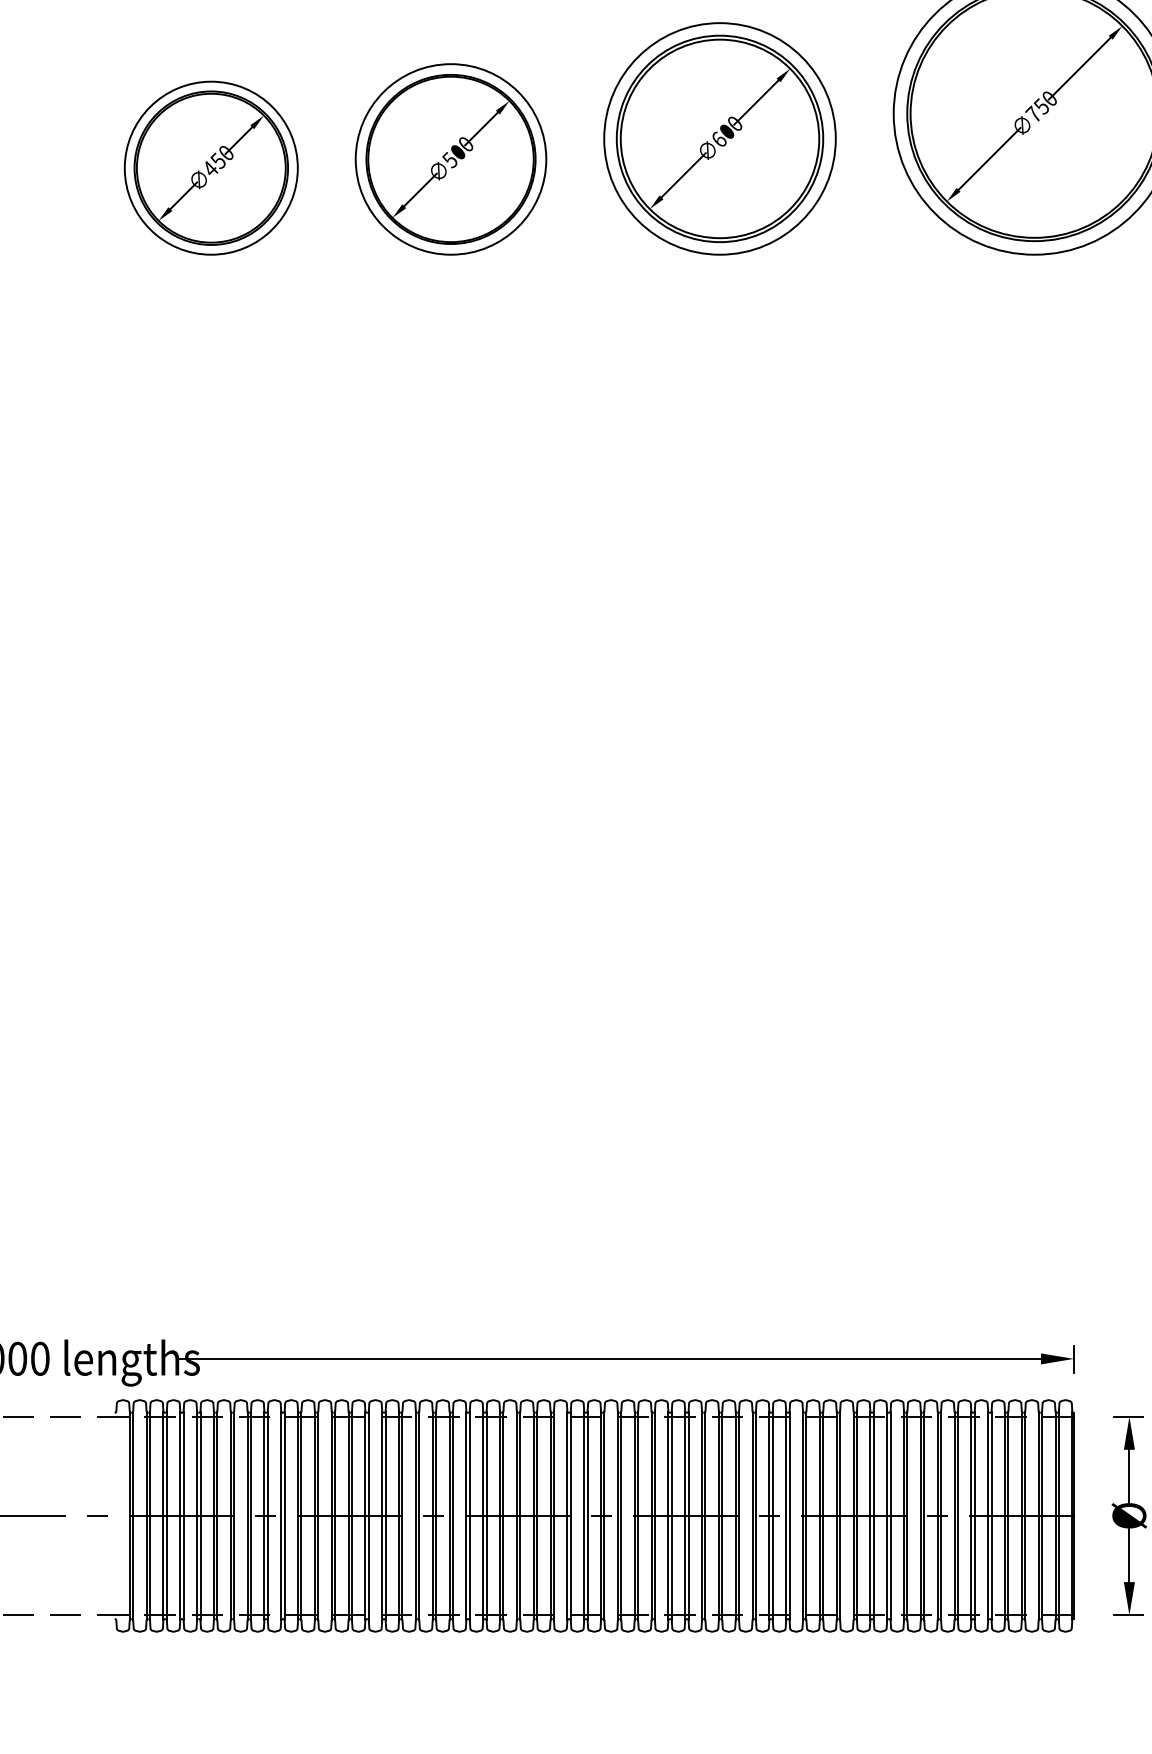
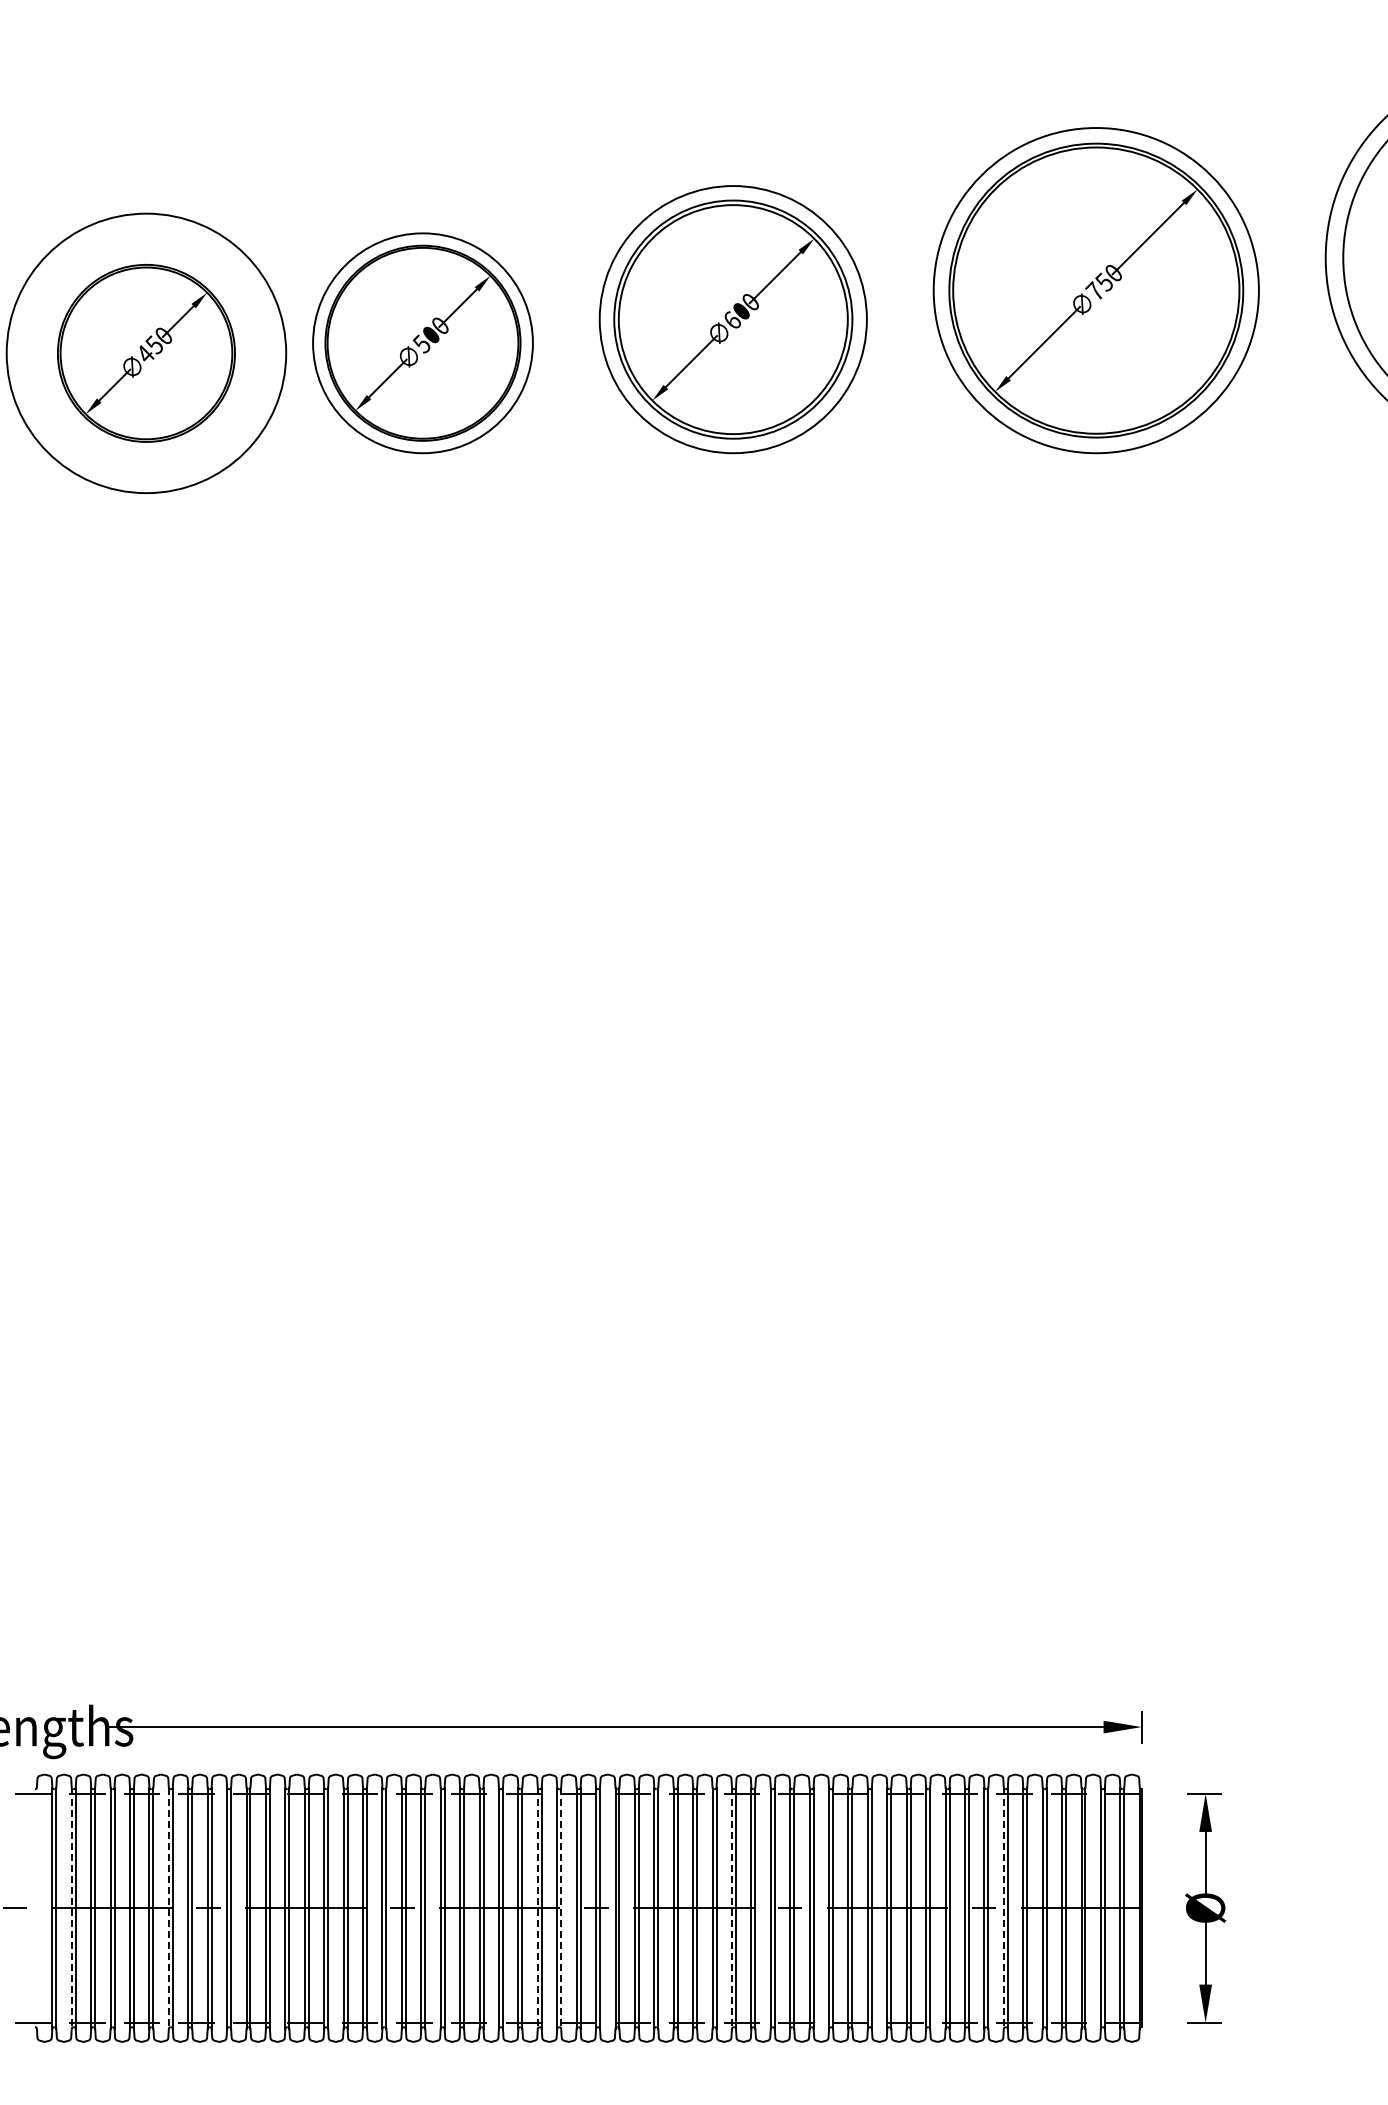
circle: (211, 168) -> (146, 353), size x1.4
line: (146, 1516) -> (71, 1908), solid -> dashed
line: (230, 1516) -> (168, 1908), solid -> dashed
line: (550, 1516) -> (537, 1908), solid -> dashed
line: (571, 1516) -> (561, 1908), solid -> dashed
line: (718, 1516) -> (731, 1908), solid -> dashed
line: (954, 1516) -> (1003, 1908), solid -> dashed

